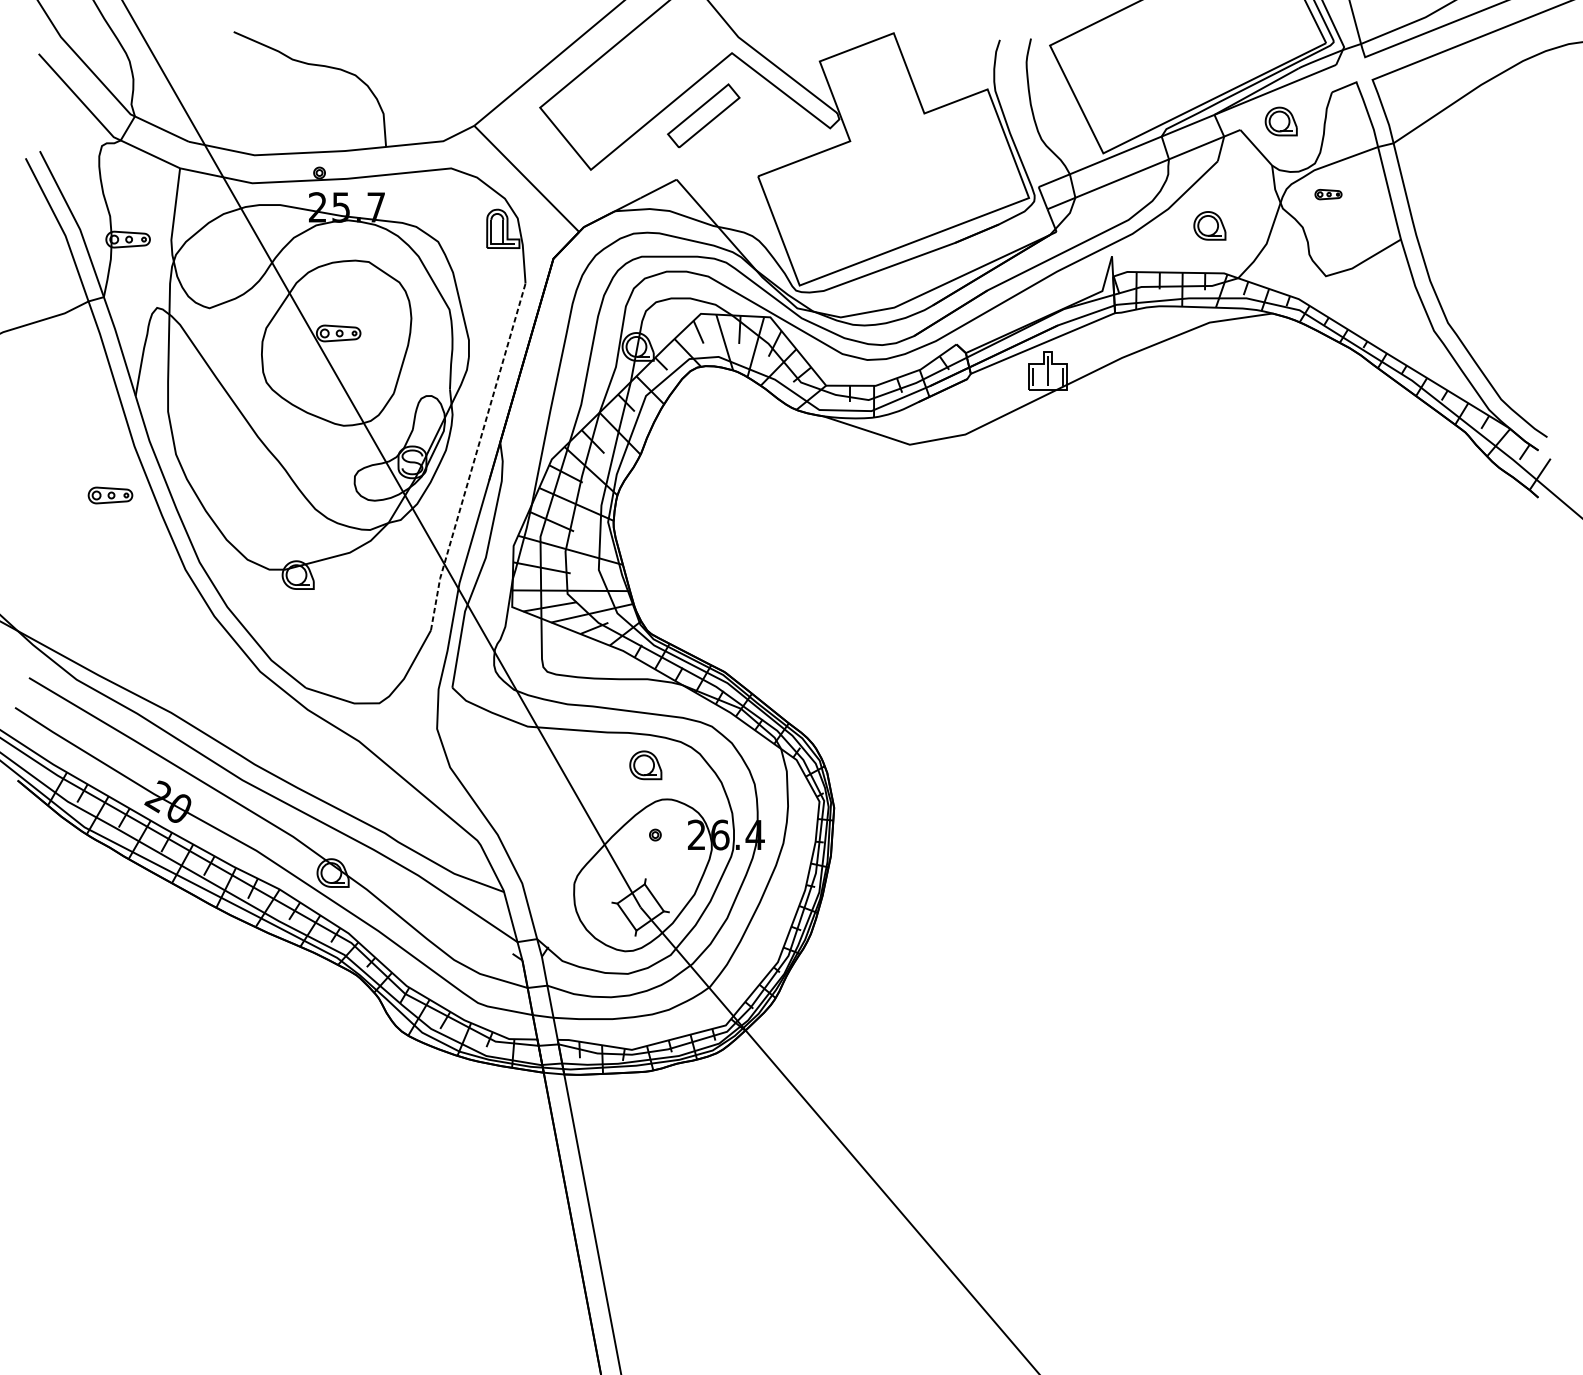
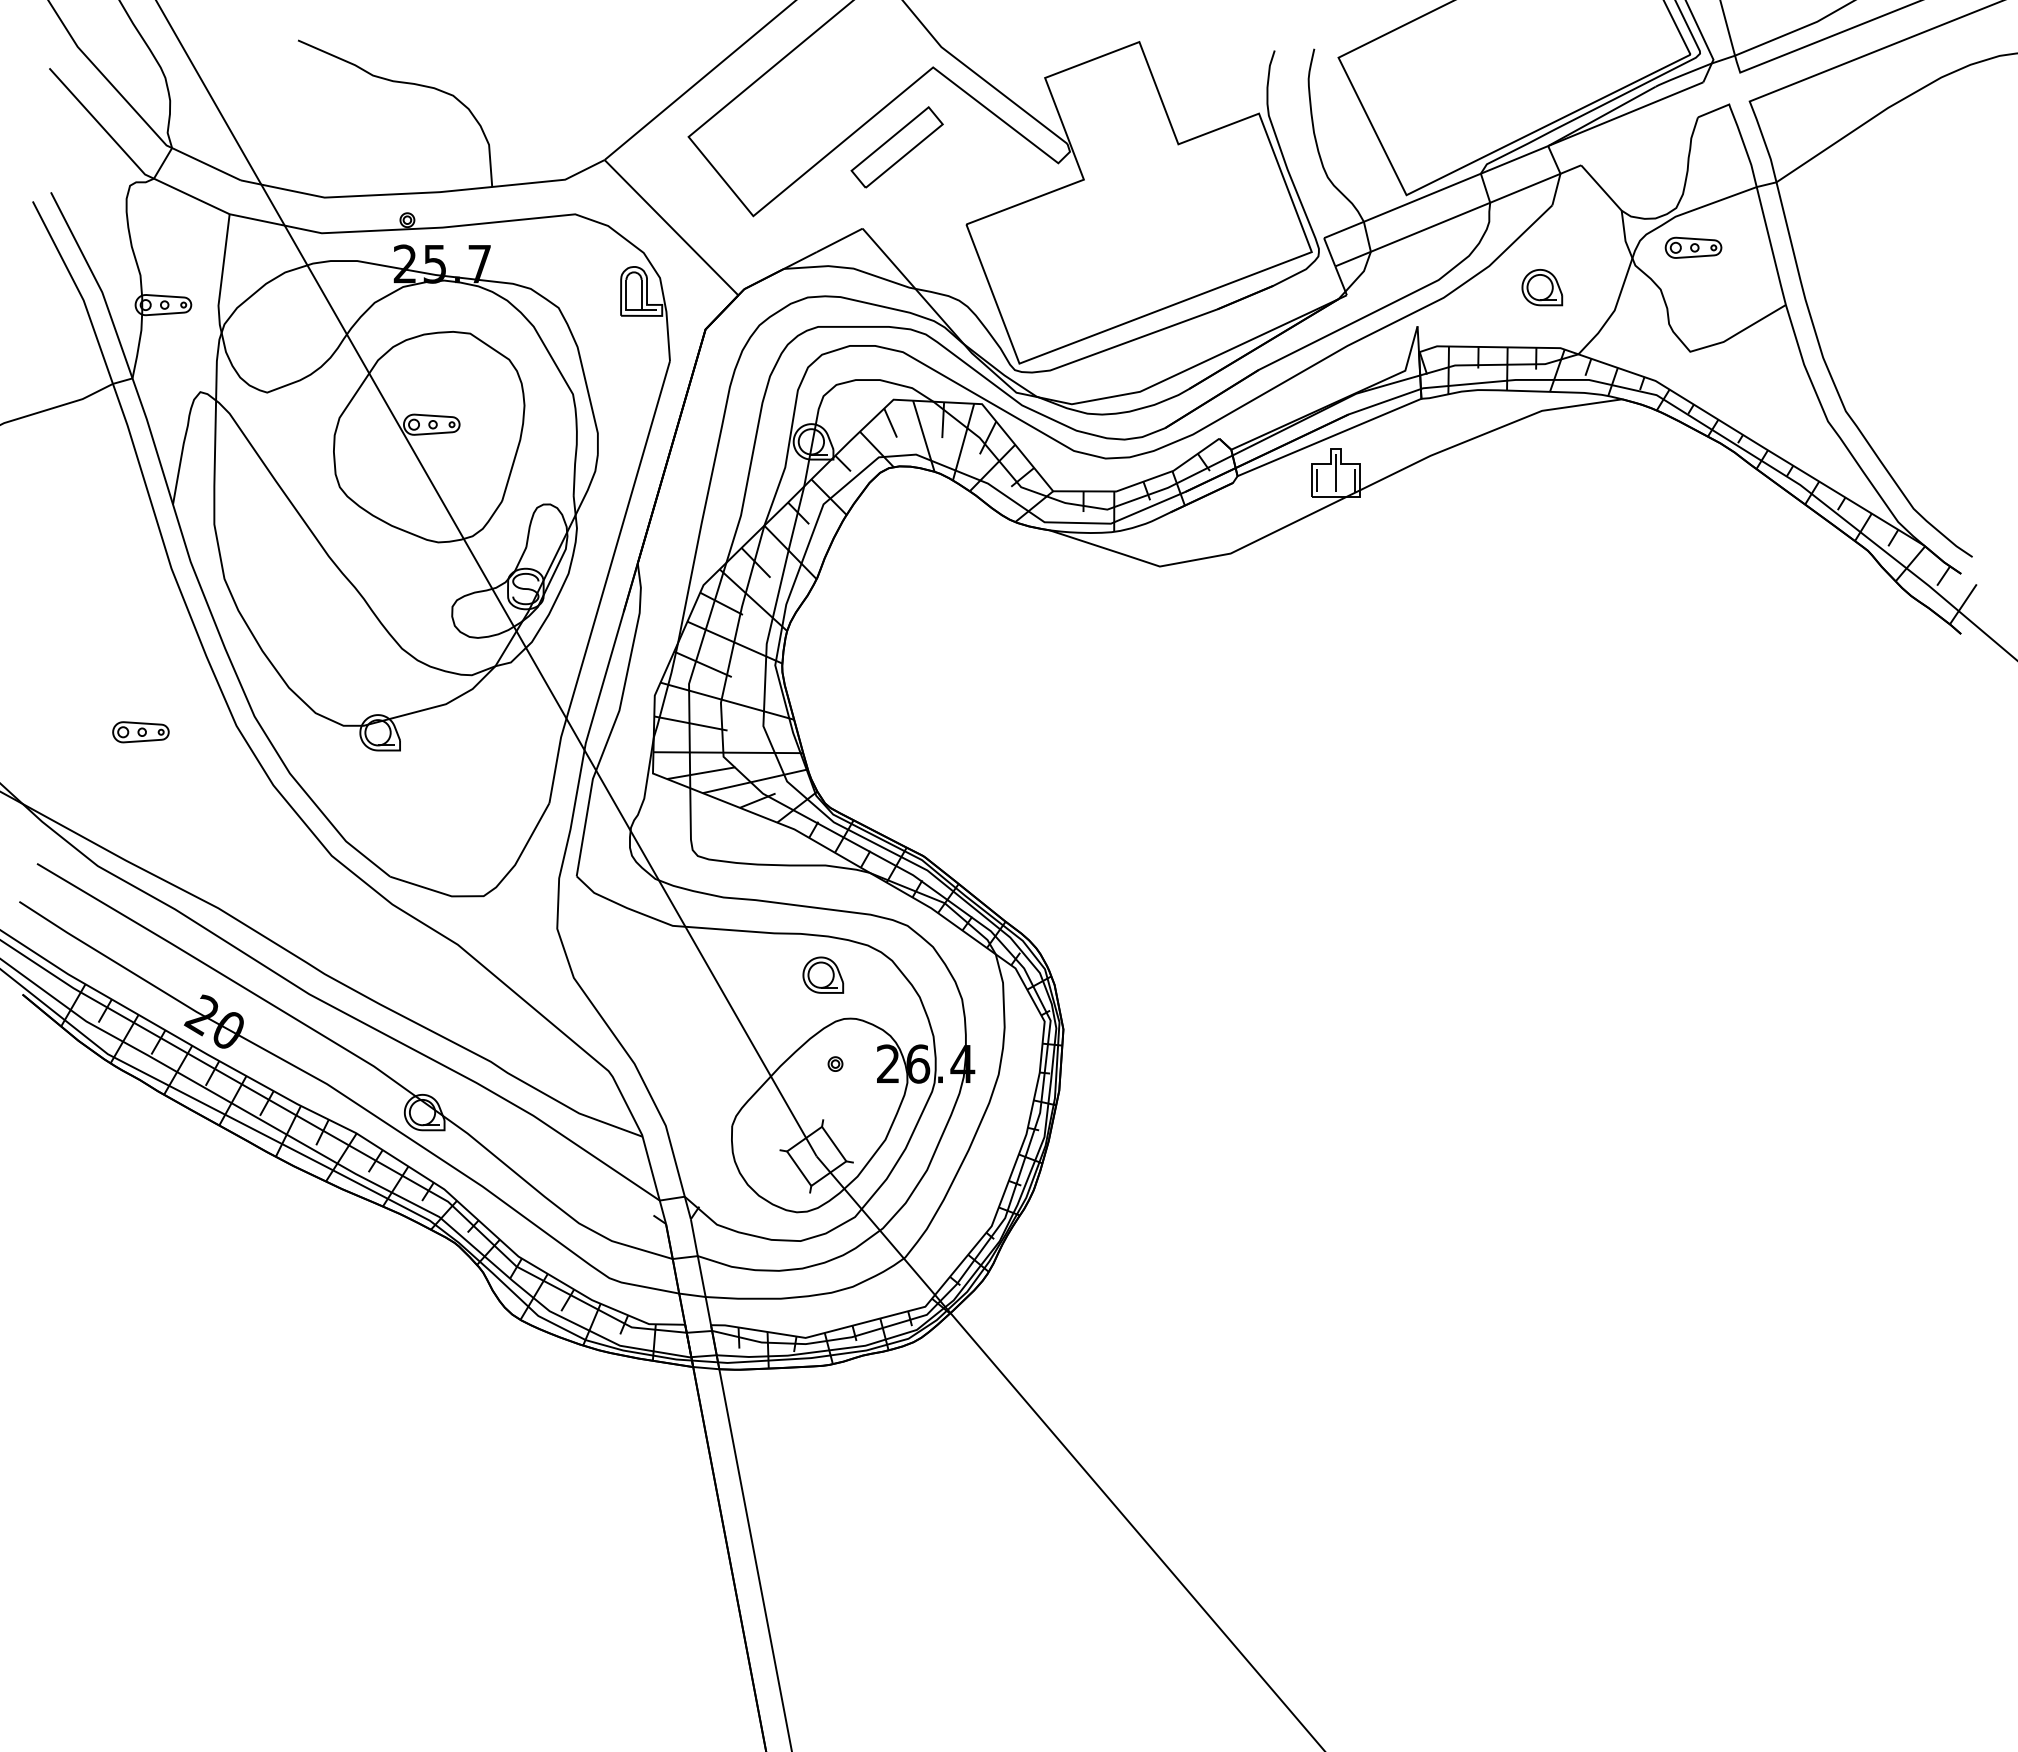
part: (1281, 121) -> (1633, 154), removed
part: (1328, 194) -> (1693, 247), size x1.67
line: (475, 456) -> (606, 581), dashed -> solid
part: (110, 495) -> (140, 732), moved

